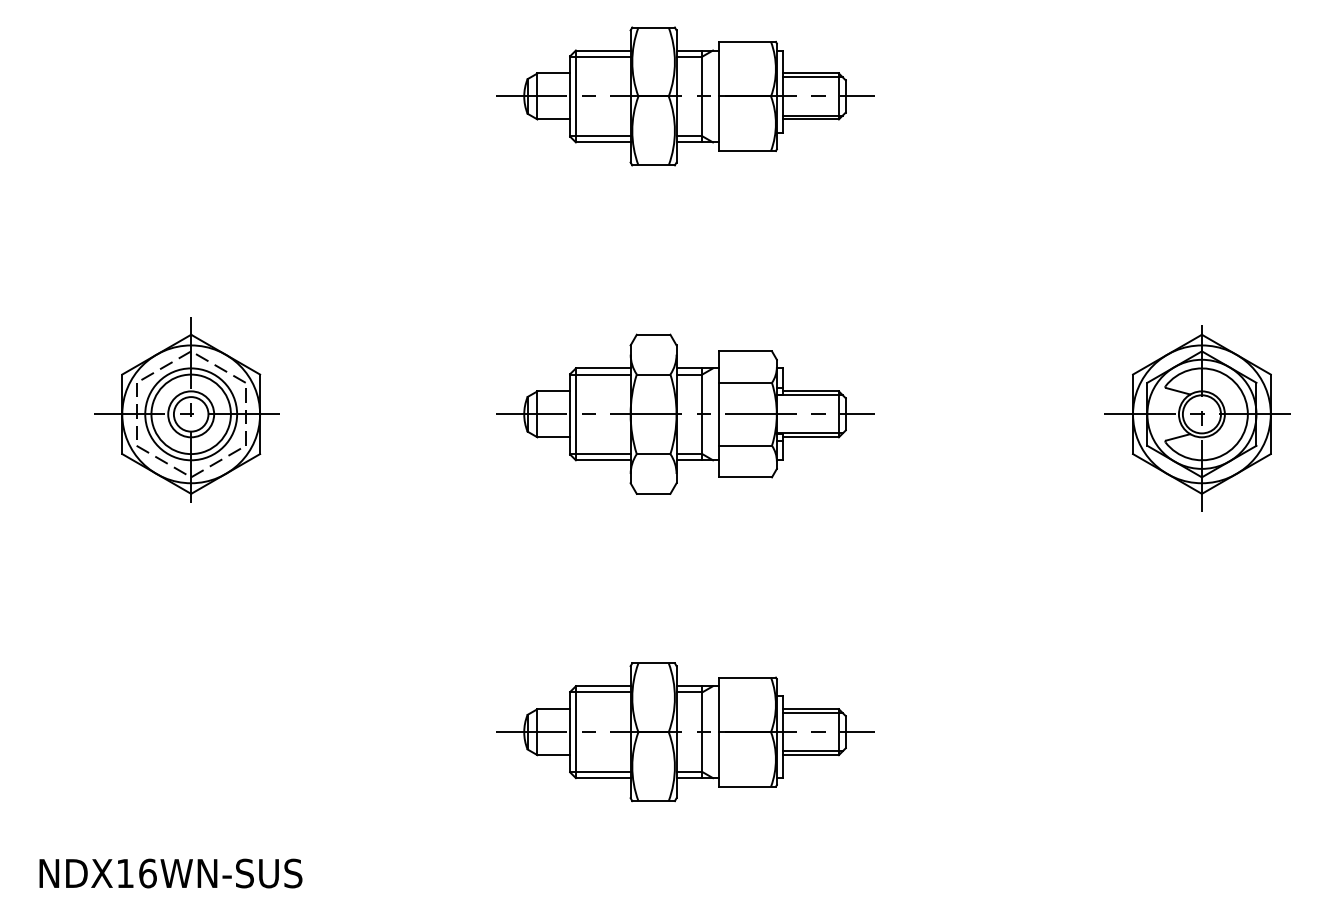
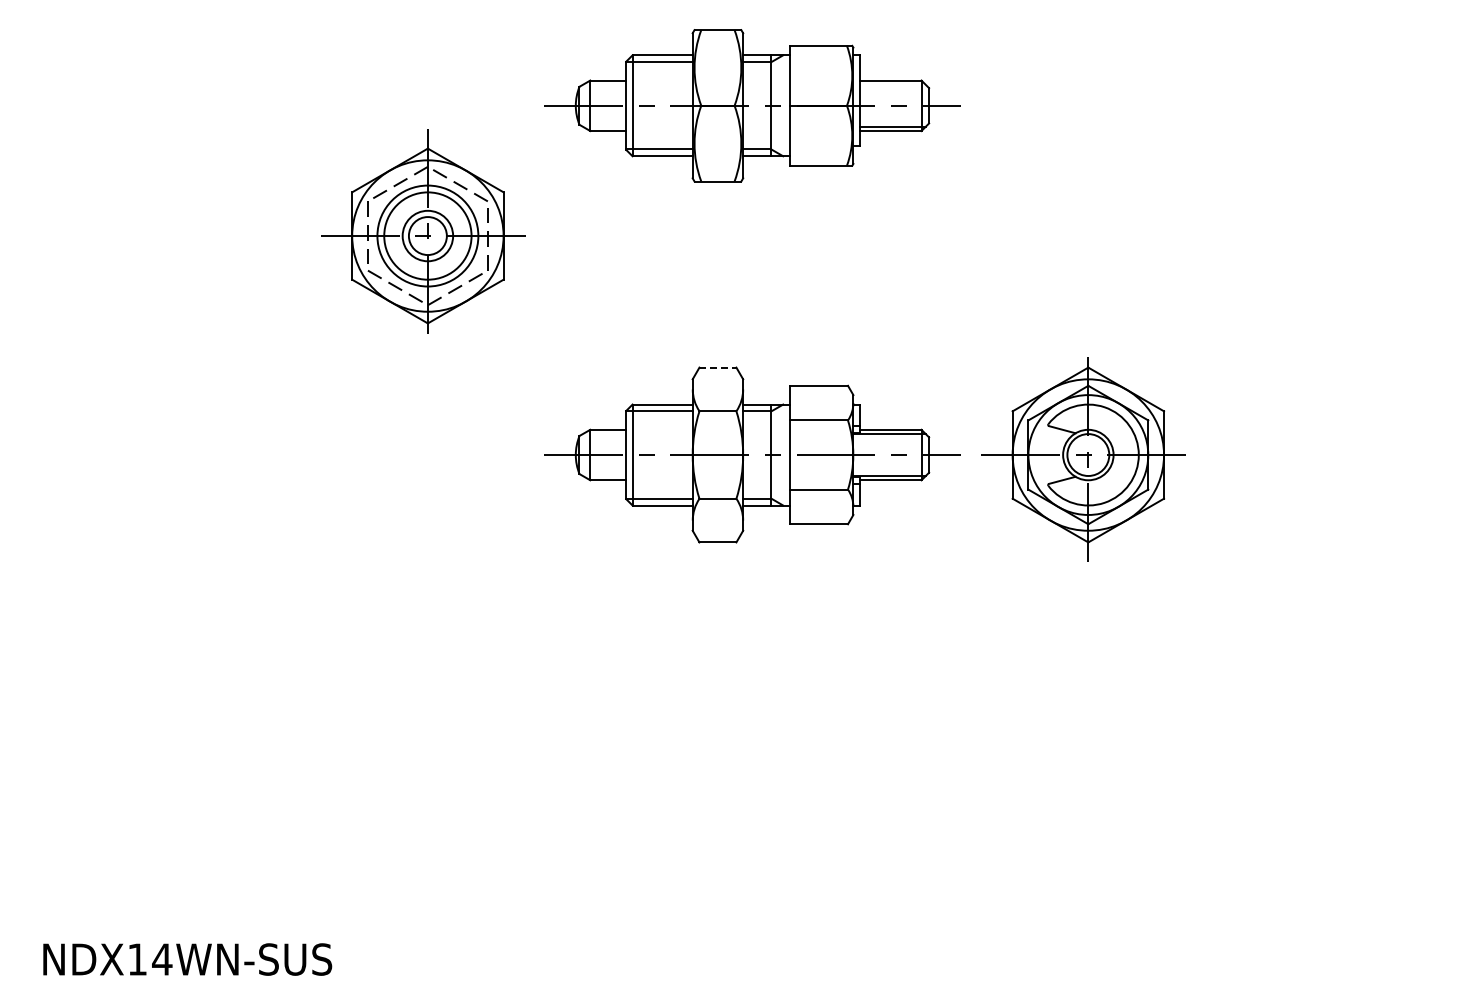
line: (812, 77) -> (892, 84), removed
line: (654, 334) -> (718, 367), solid -> dashed
part: (187, 410) -> (423, 231), moved
part: (1197, 418) -> (1083, 459), moved
part: (685, 731) -> (752, 803), removed
text: (148, 873) -> (162, 959), NDX16WN-SUS -> NDX14WN-SUS

